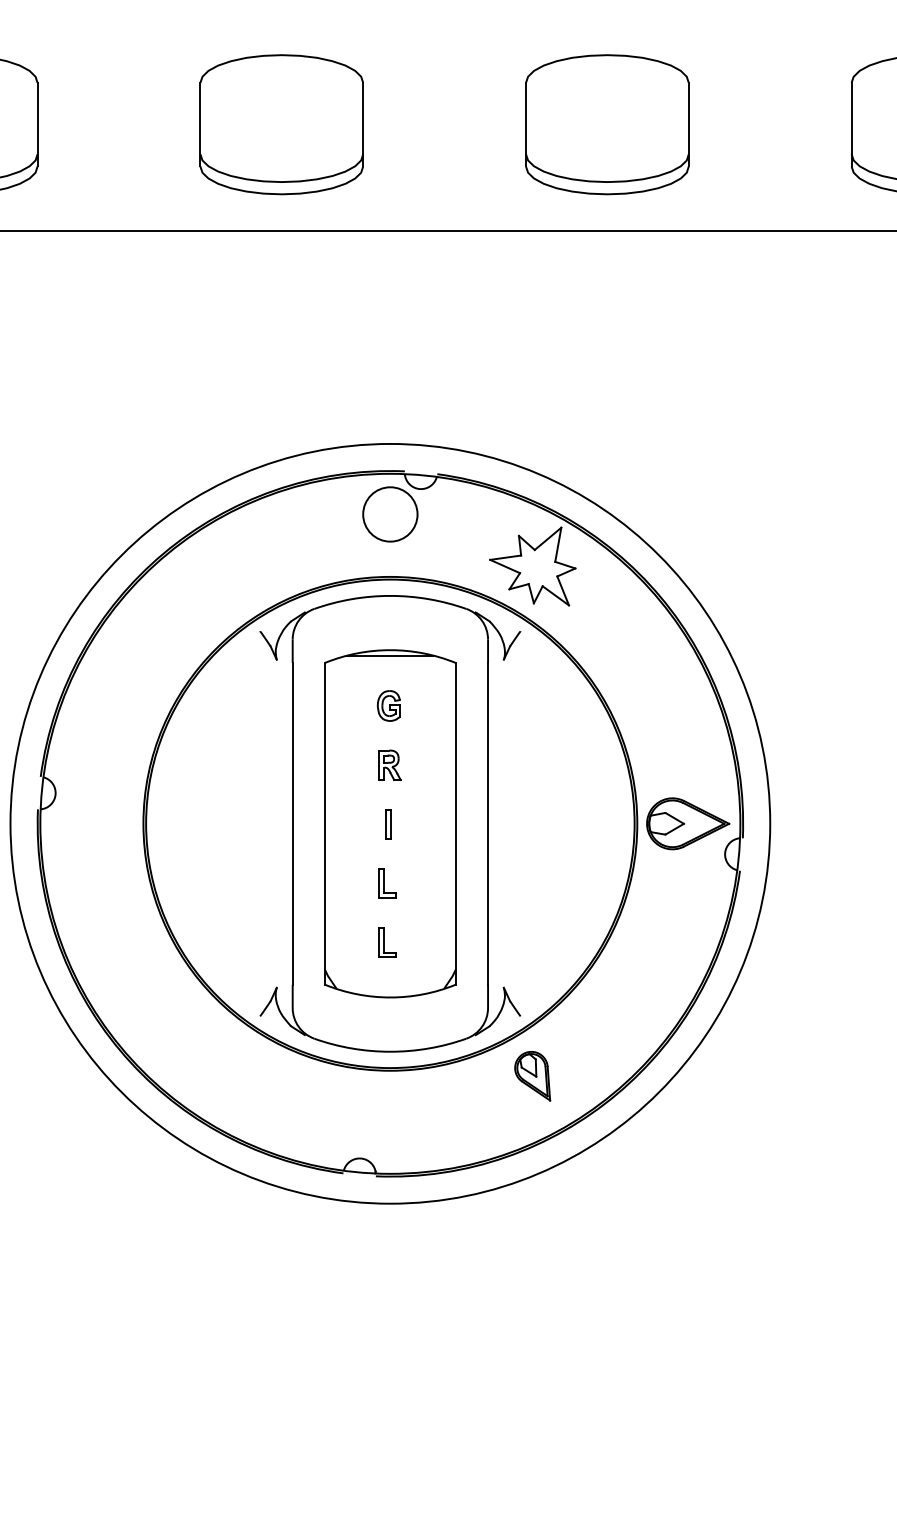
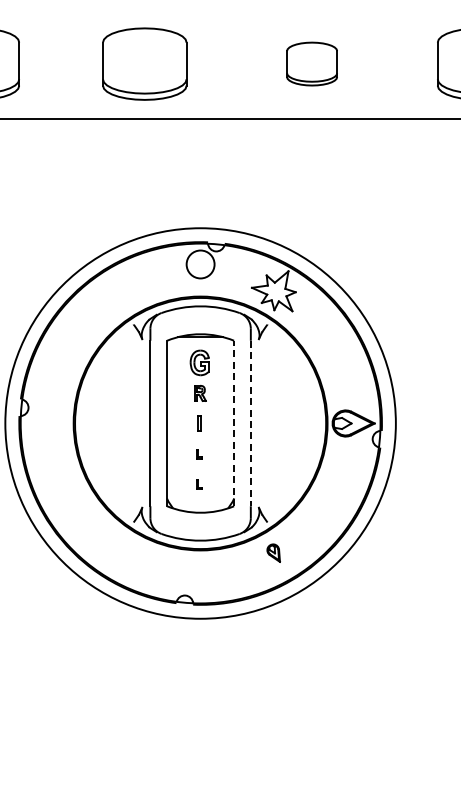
part: (606, 123) -> (311, 63), size x0.6
part: (388, 705) -> (199, 362), size x1.6
line: (456, 823) -> (234, 423), solid -> dashed
line: (487, 823) -> (250, 423), solid -> dashed
part: (388, 884) -> (199, 454), size x0.6
part: (388, 942) -> (199, 484), size x0.6
part: (532, 1074) -> (273, 552), size x0.7

